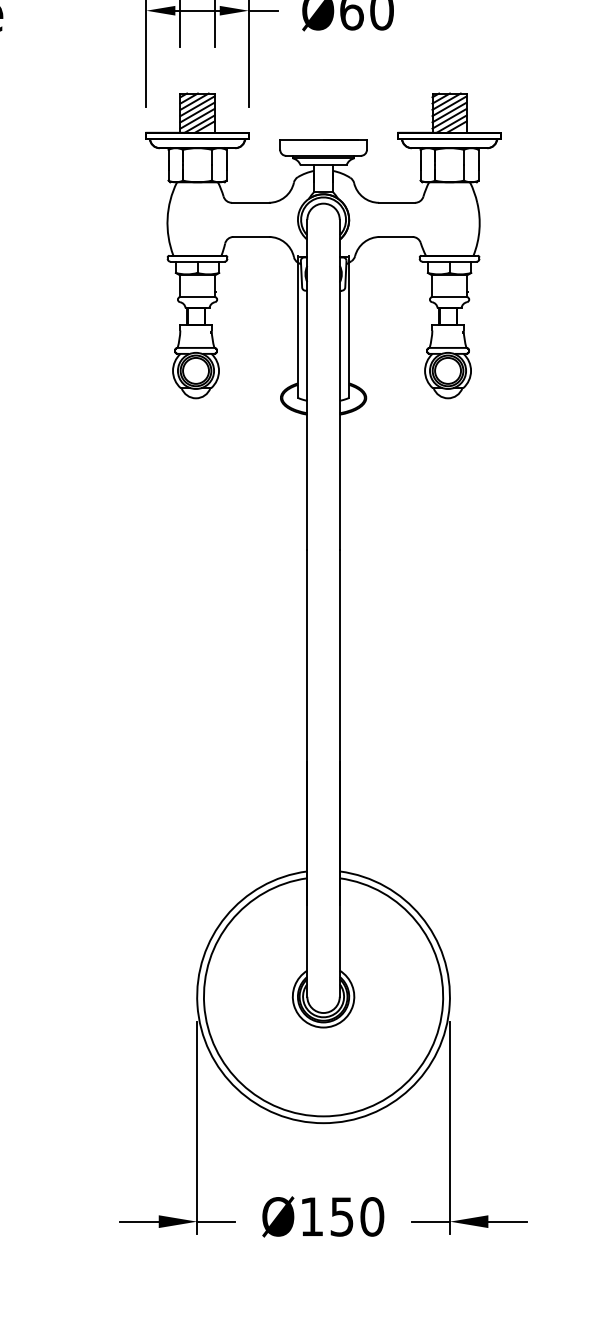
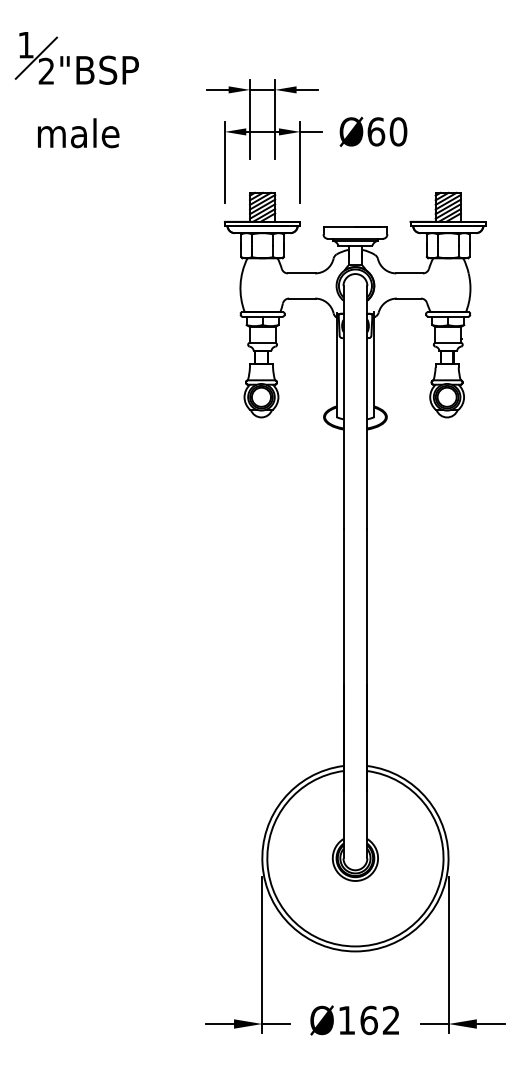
text: (357, 1216) -> (380, 1020), Ø150 -> Ø162

